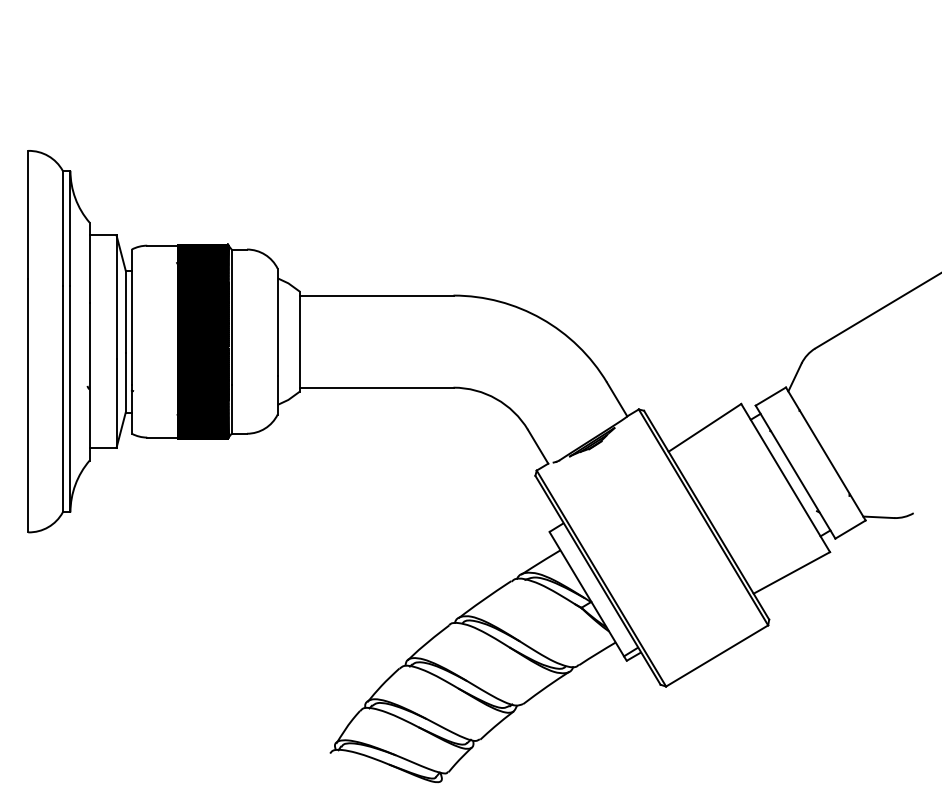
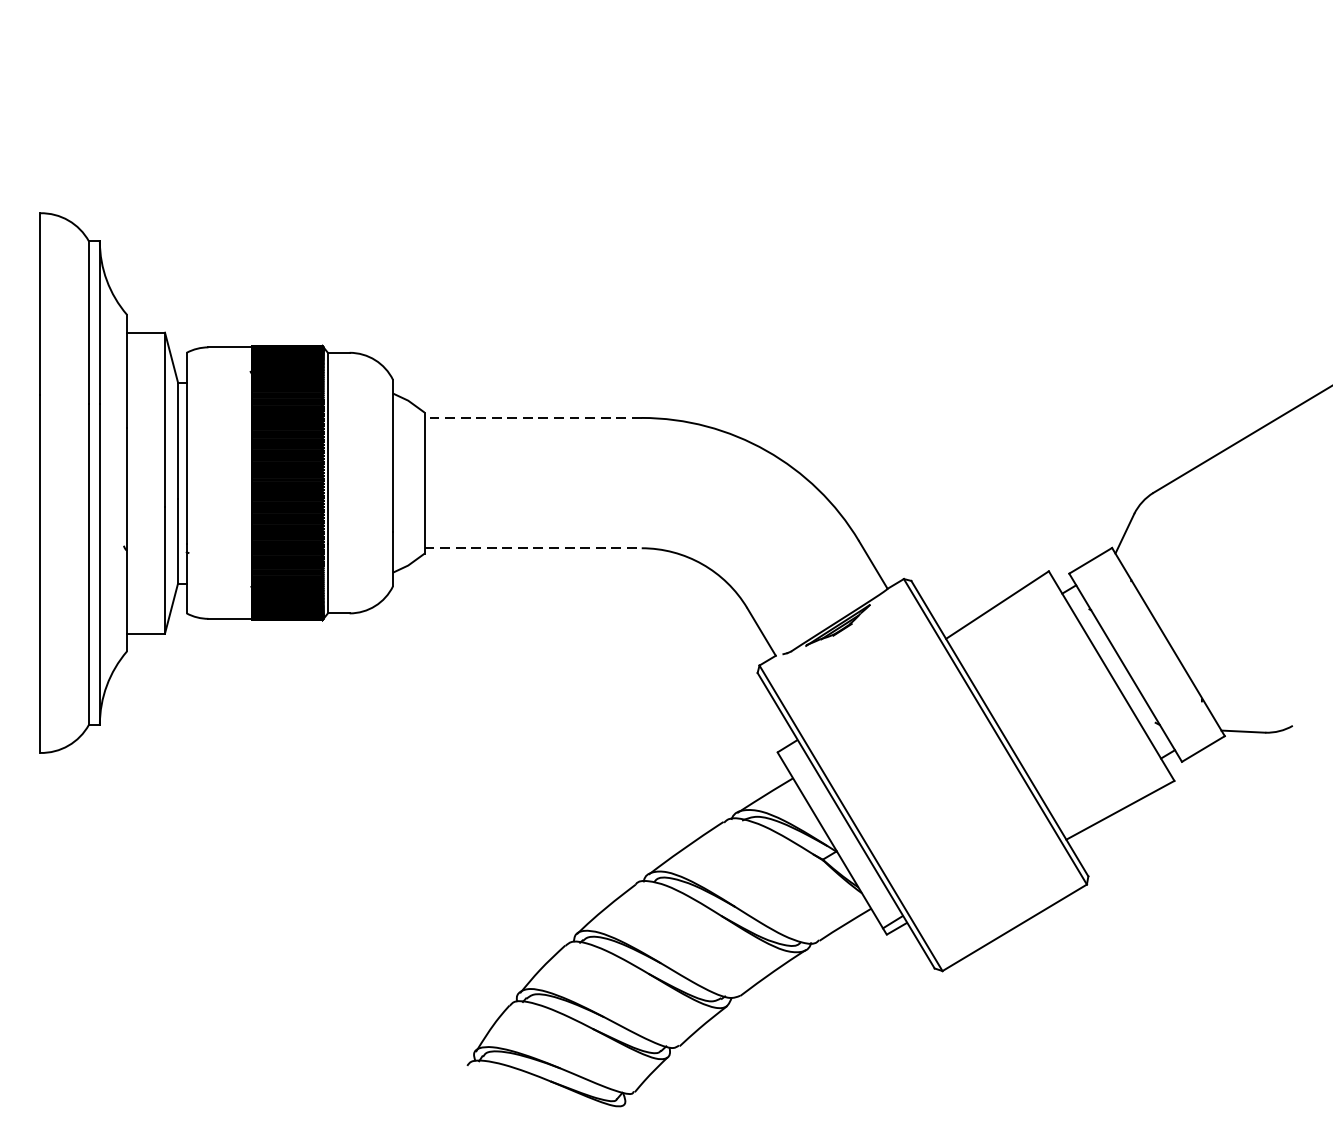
line: (376, 295) -> (532, 417), solid -> dashed
line: (376, 387) -> (532, 547), solid -> dashed

